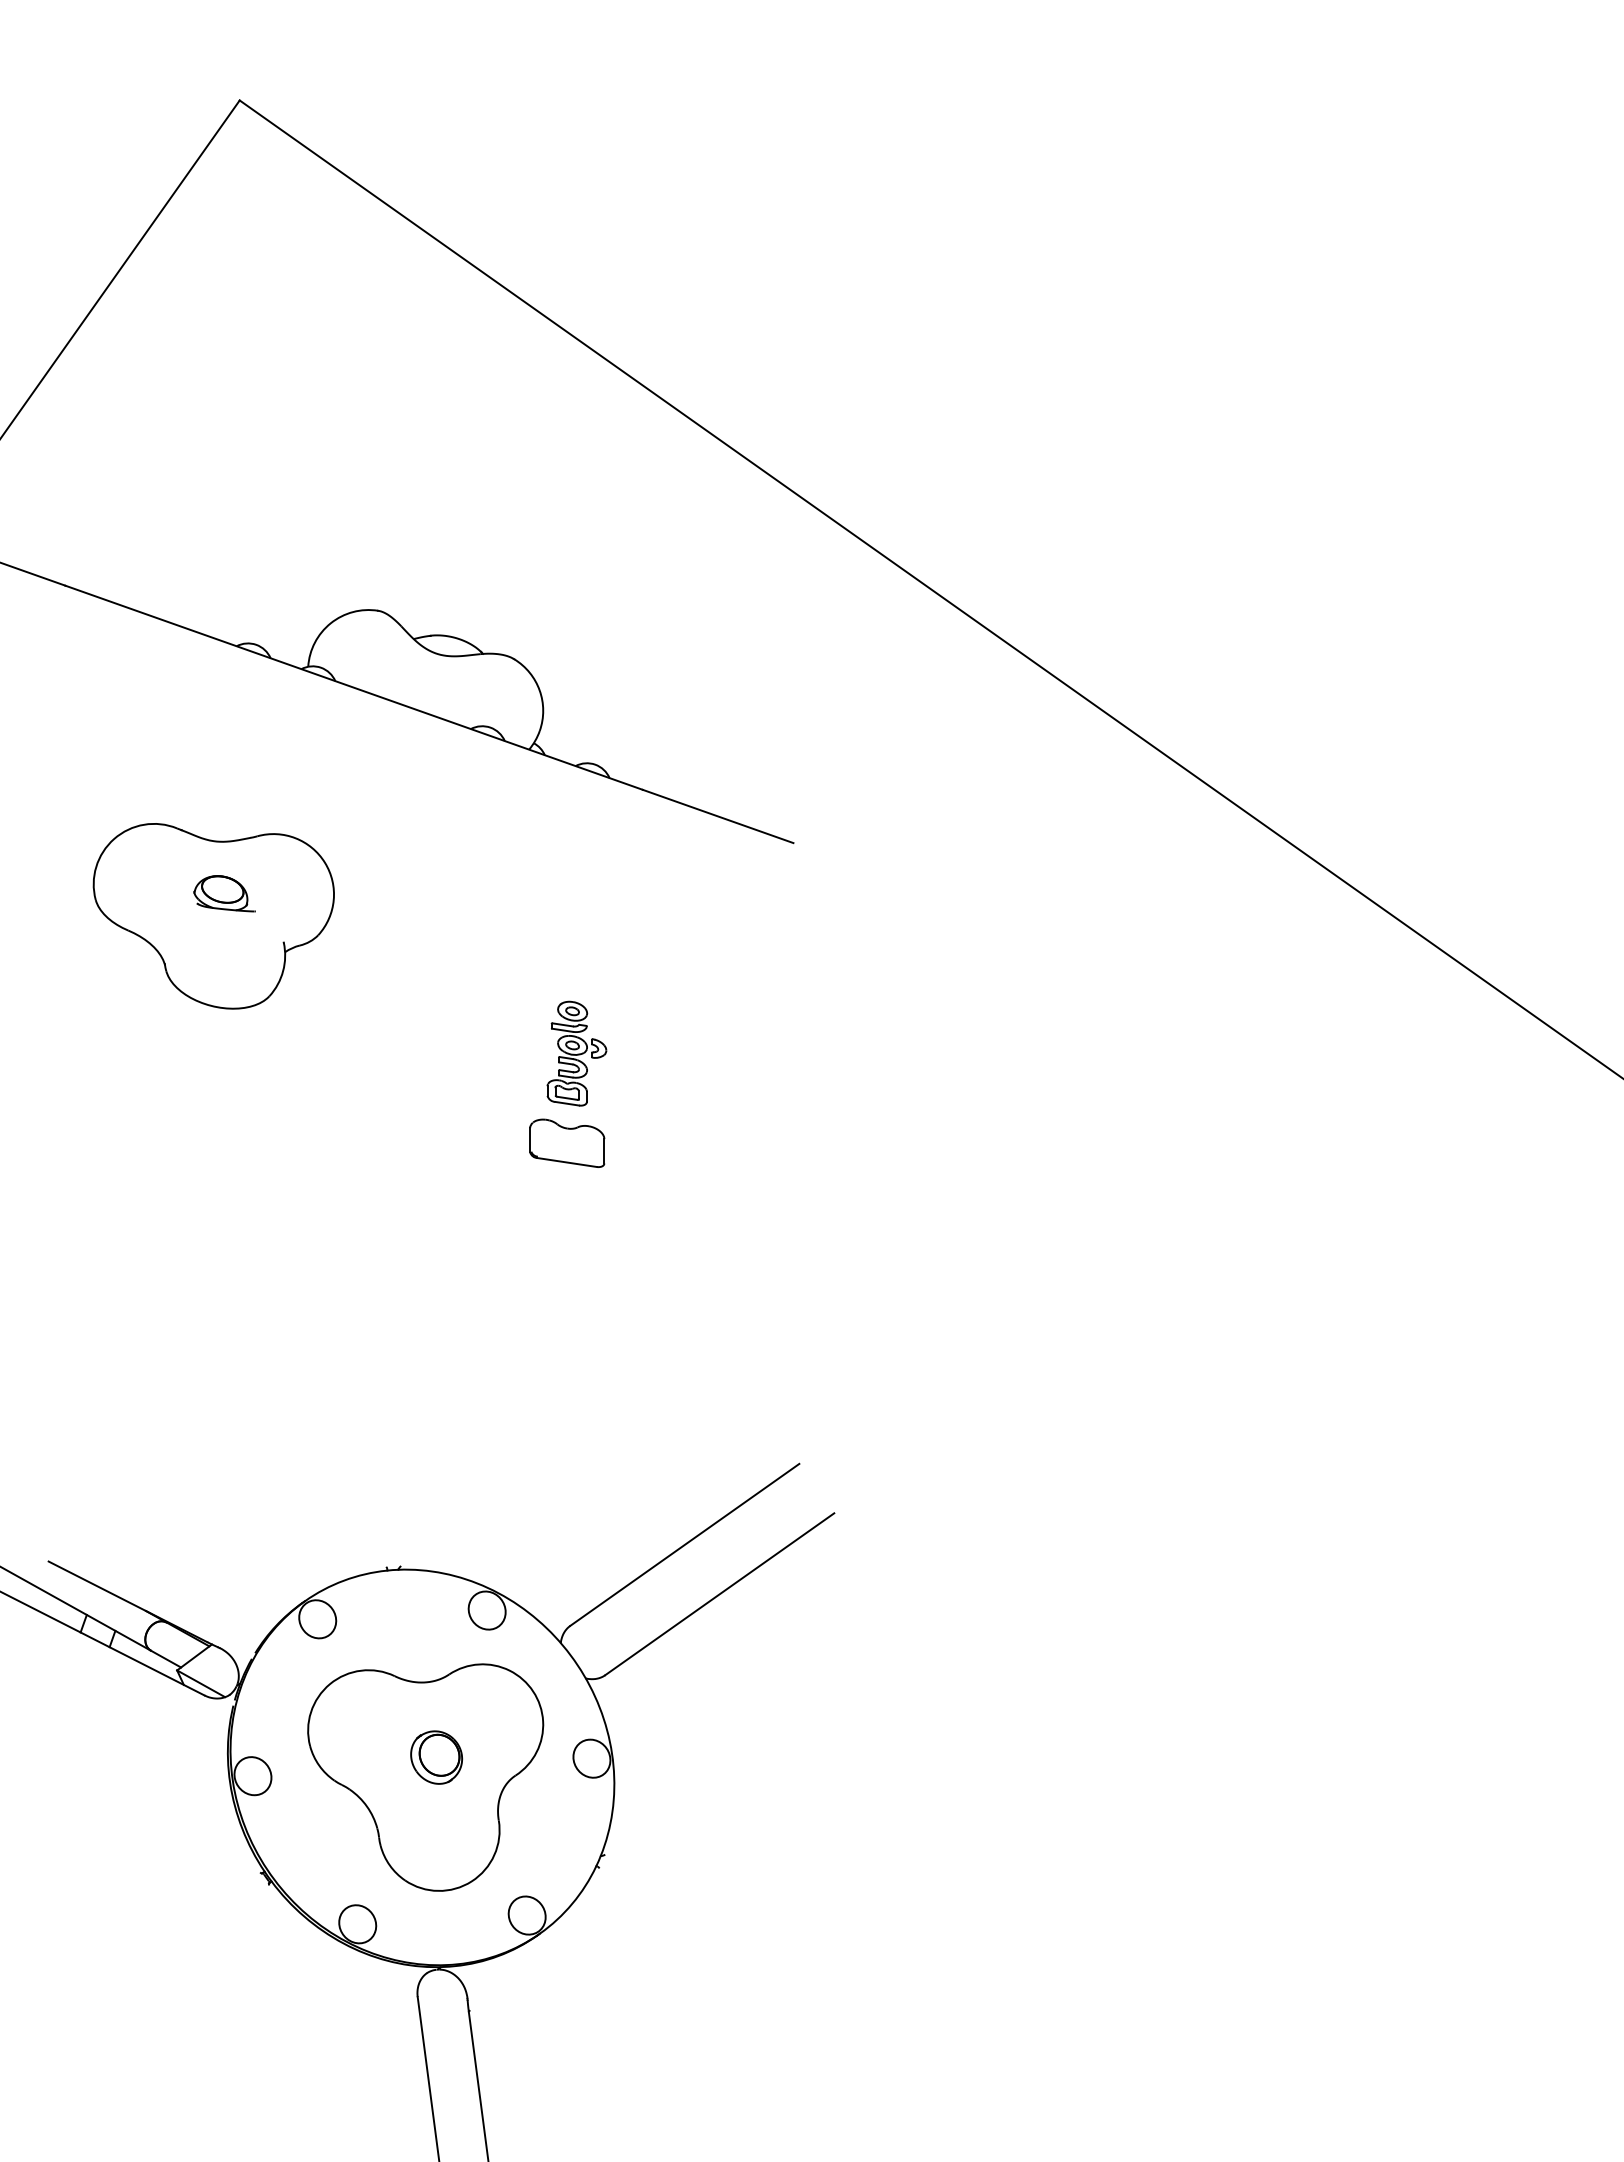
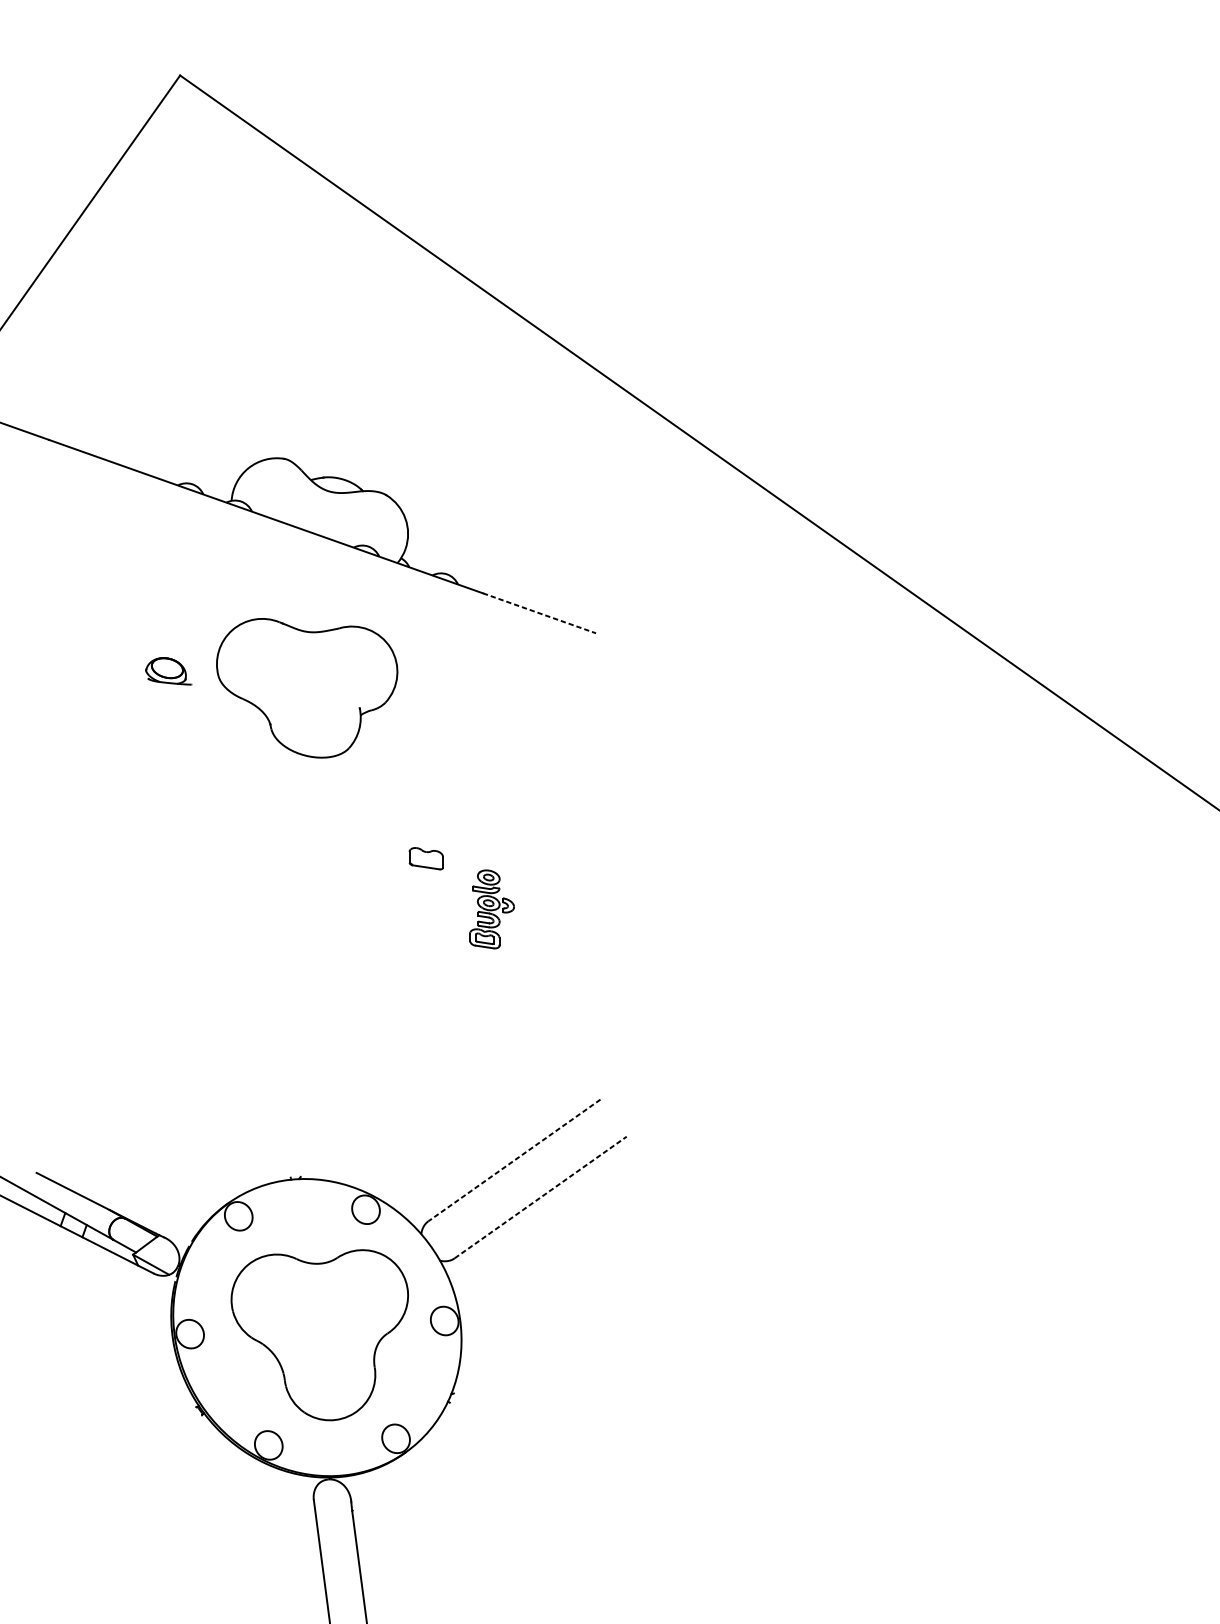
line: (718, 816) -> (539, 613), solid -> dashed
part: (213, 916) -> (306, 688), moved
part: (576, 1053) -> (491, 909), moved
part: (567, 1142) -> (426, 858), size x0.6
line: (684, 1545) -> (514, 1160), solid -> dashed
line: (720, 1593) -> (541, 1196), solid -> dashed
part: (436, 1757) -> (327, 1320), removed

